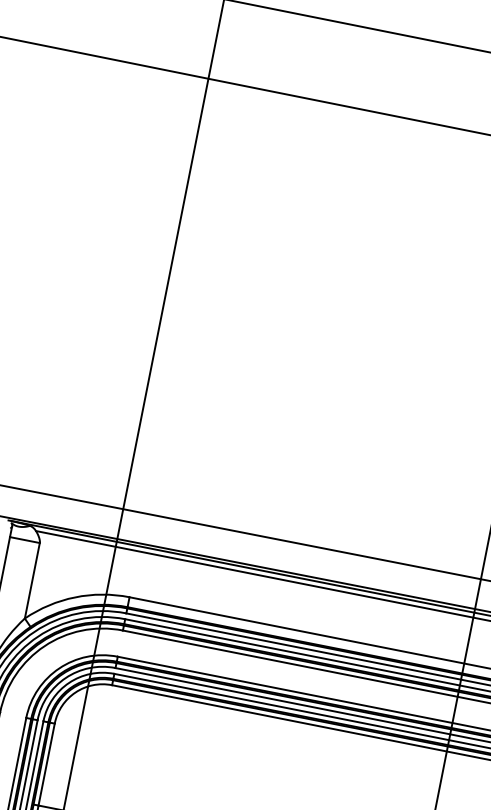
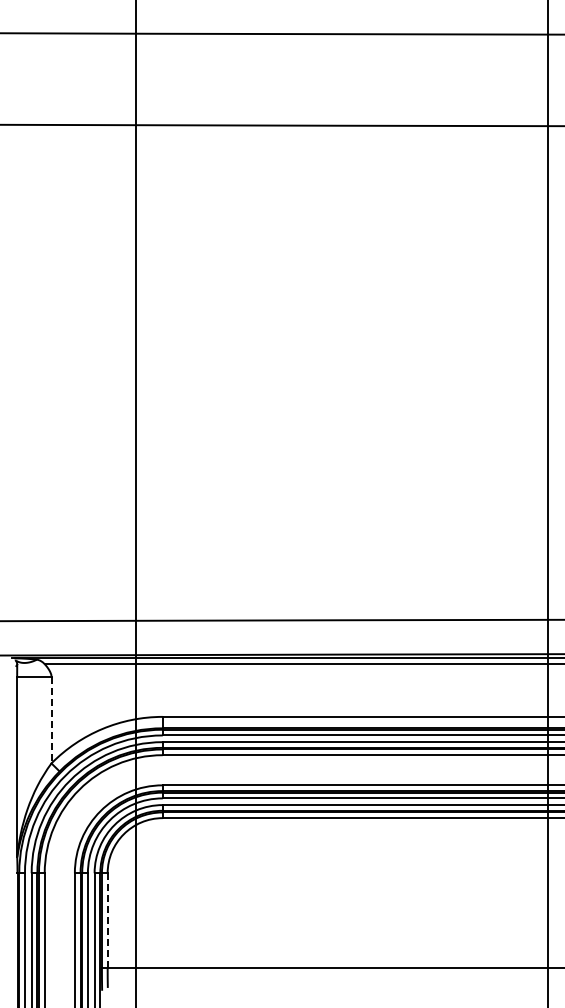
line: (32, 581) -> (51, 720), solid -> dashed
line: (46, 764) -> (107, 920), solid -> dashed

